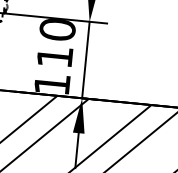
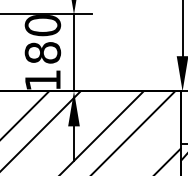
text: (54, 56) -> (42, 52), 110 -> 180

